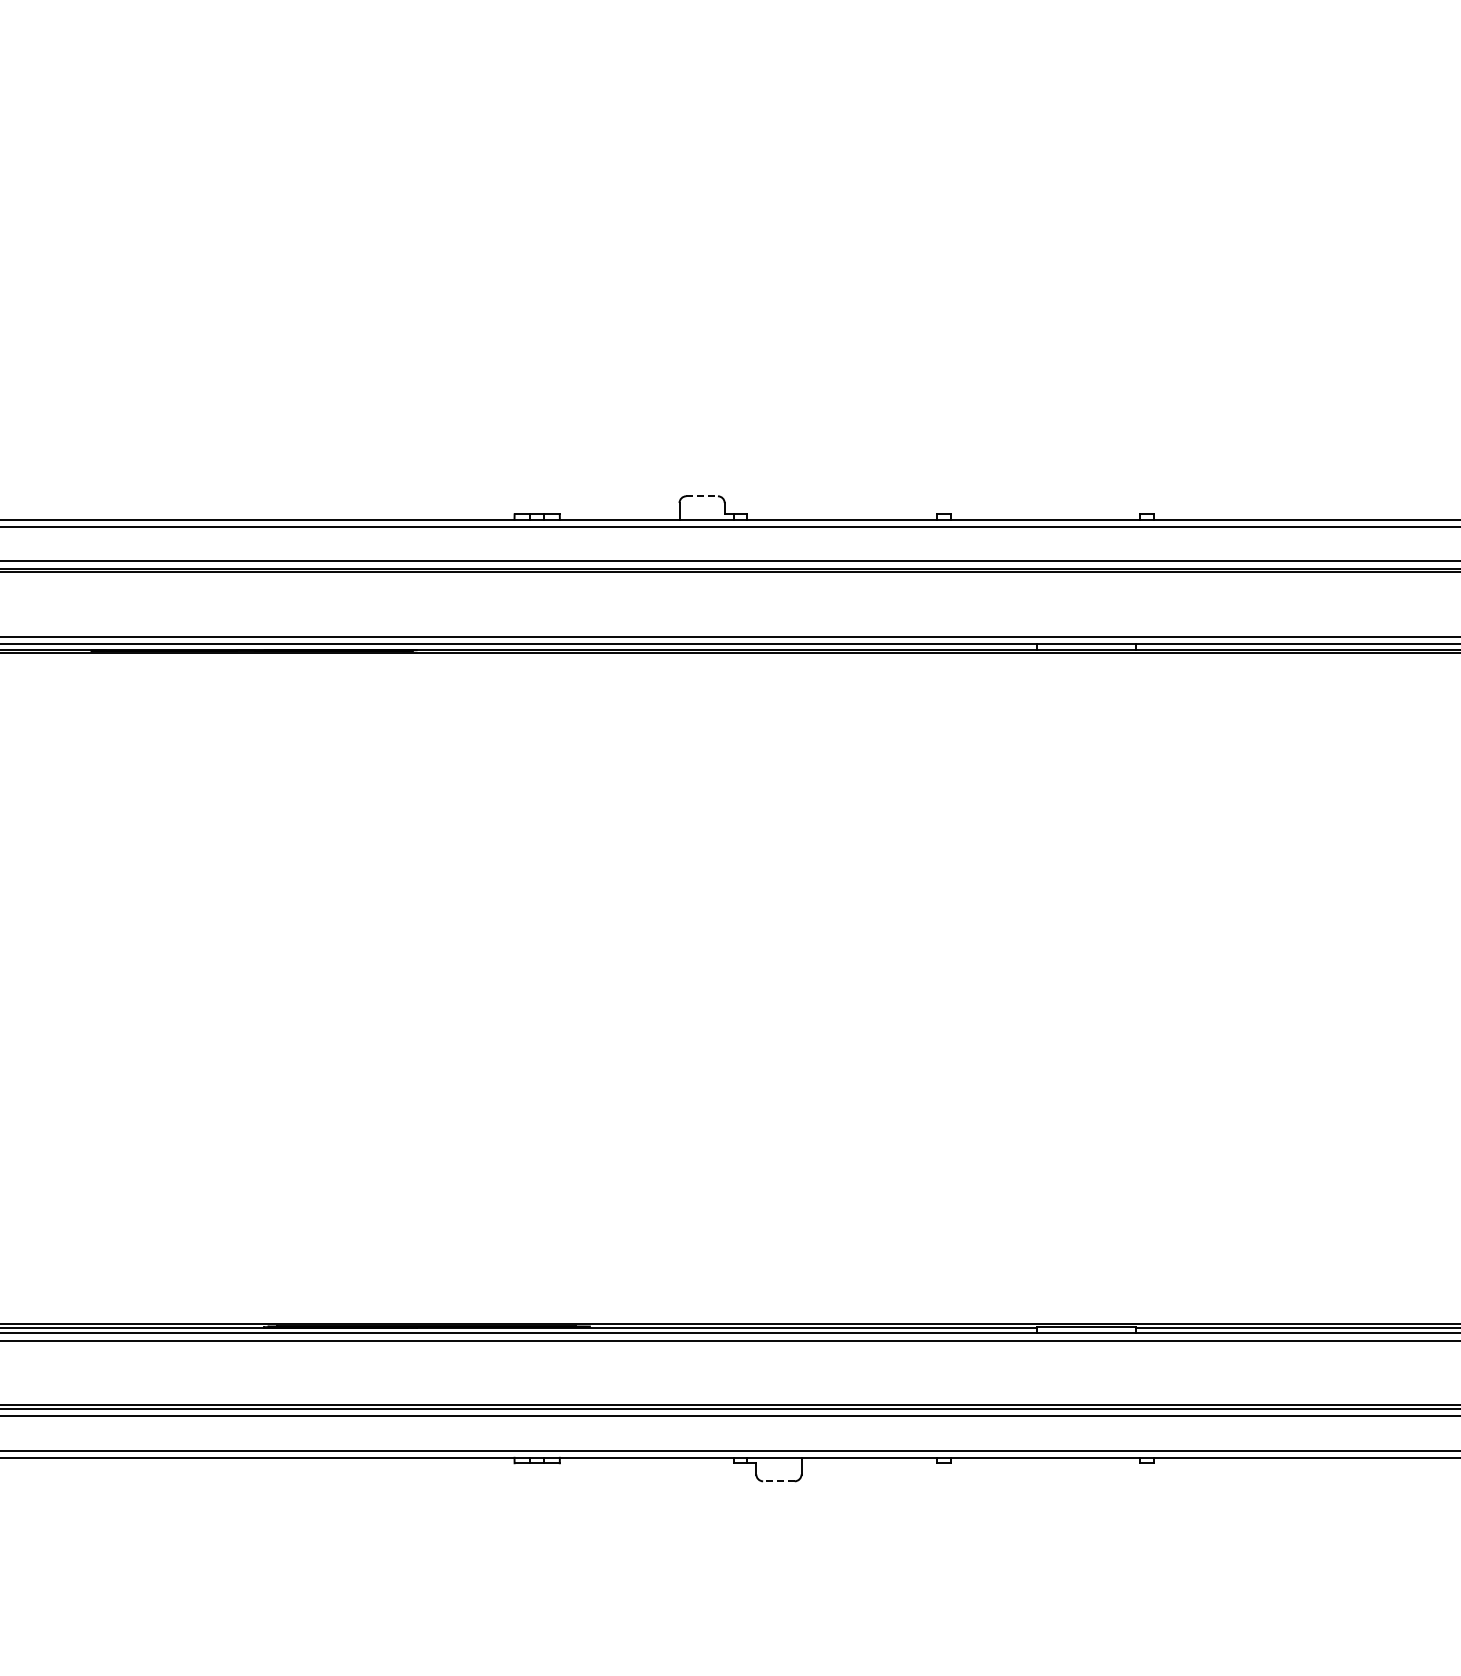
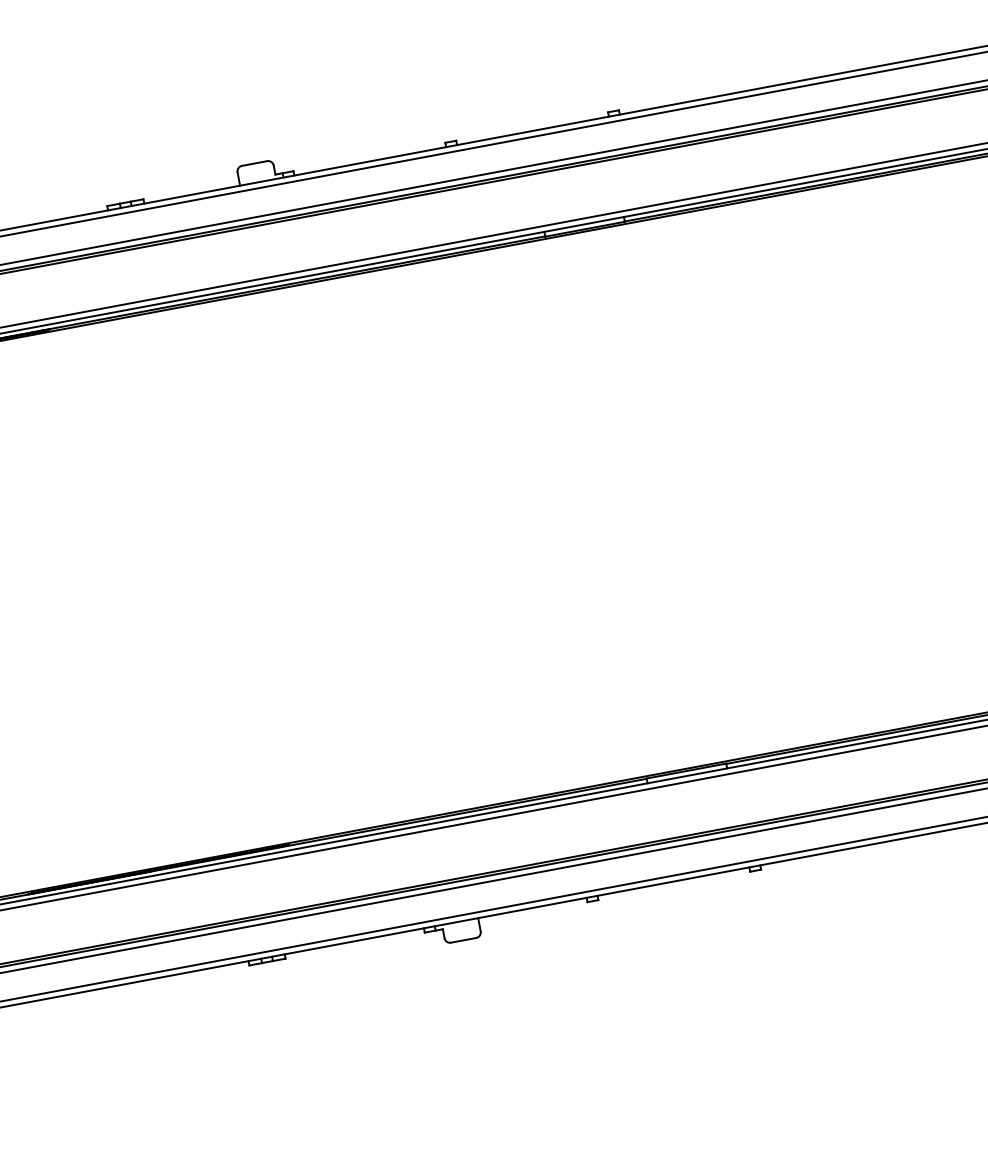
line: (702, 496) -> (254, 163), dashed -> solid
line: (778, 1481) -> (463, 940), dashed -> solid

